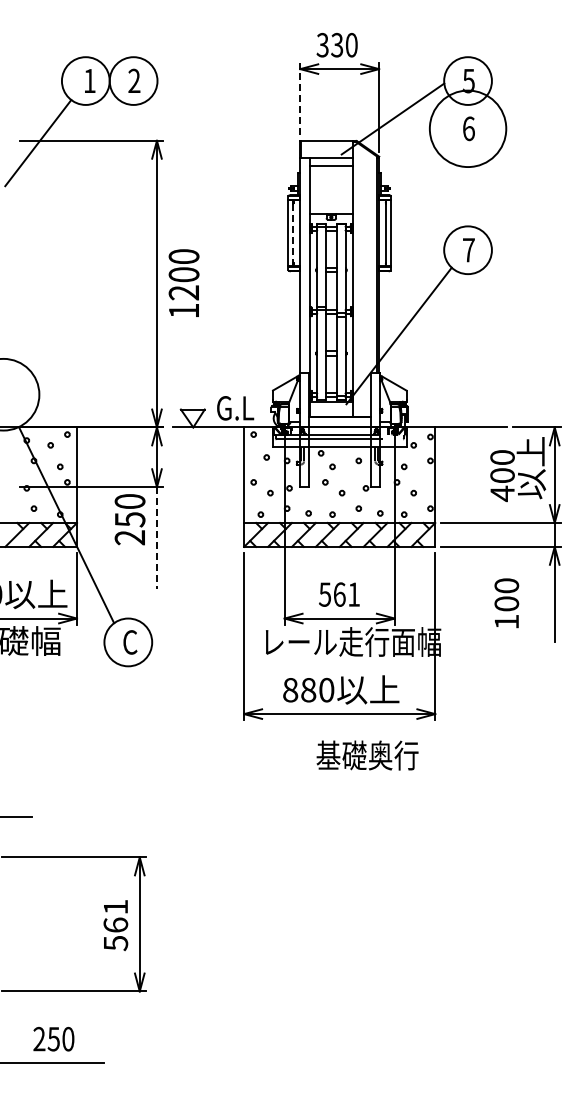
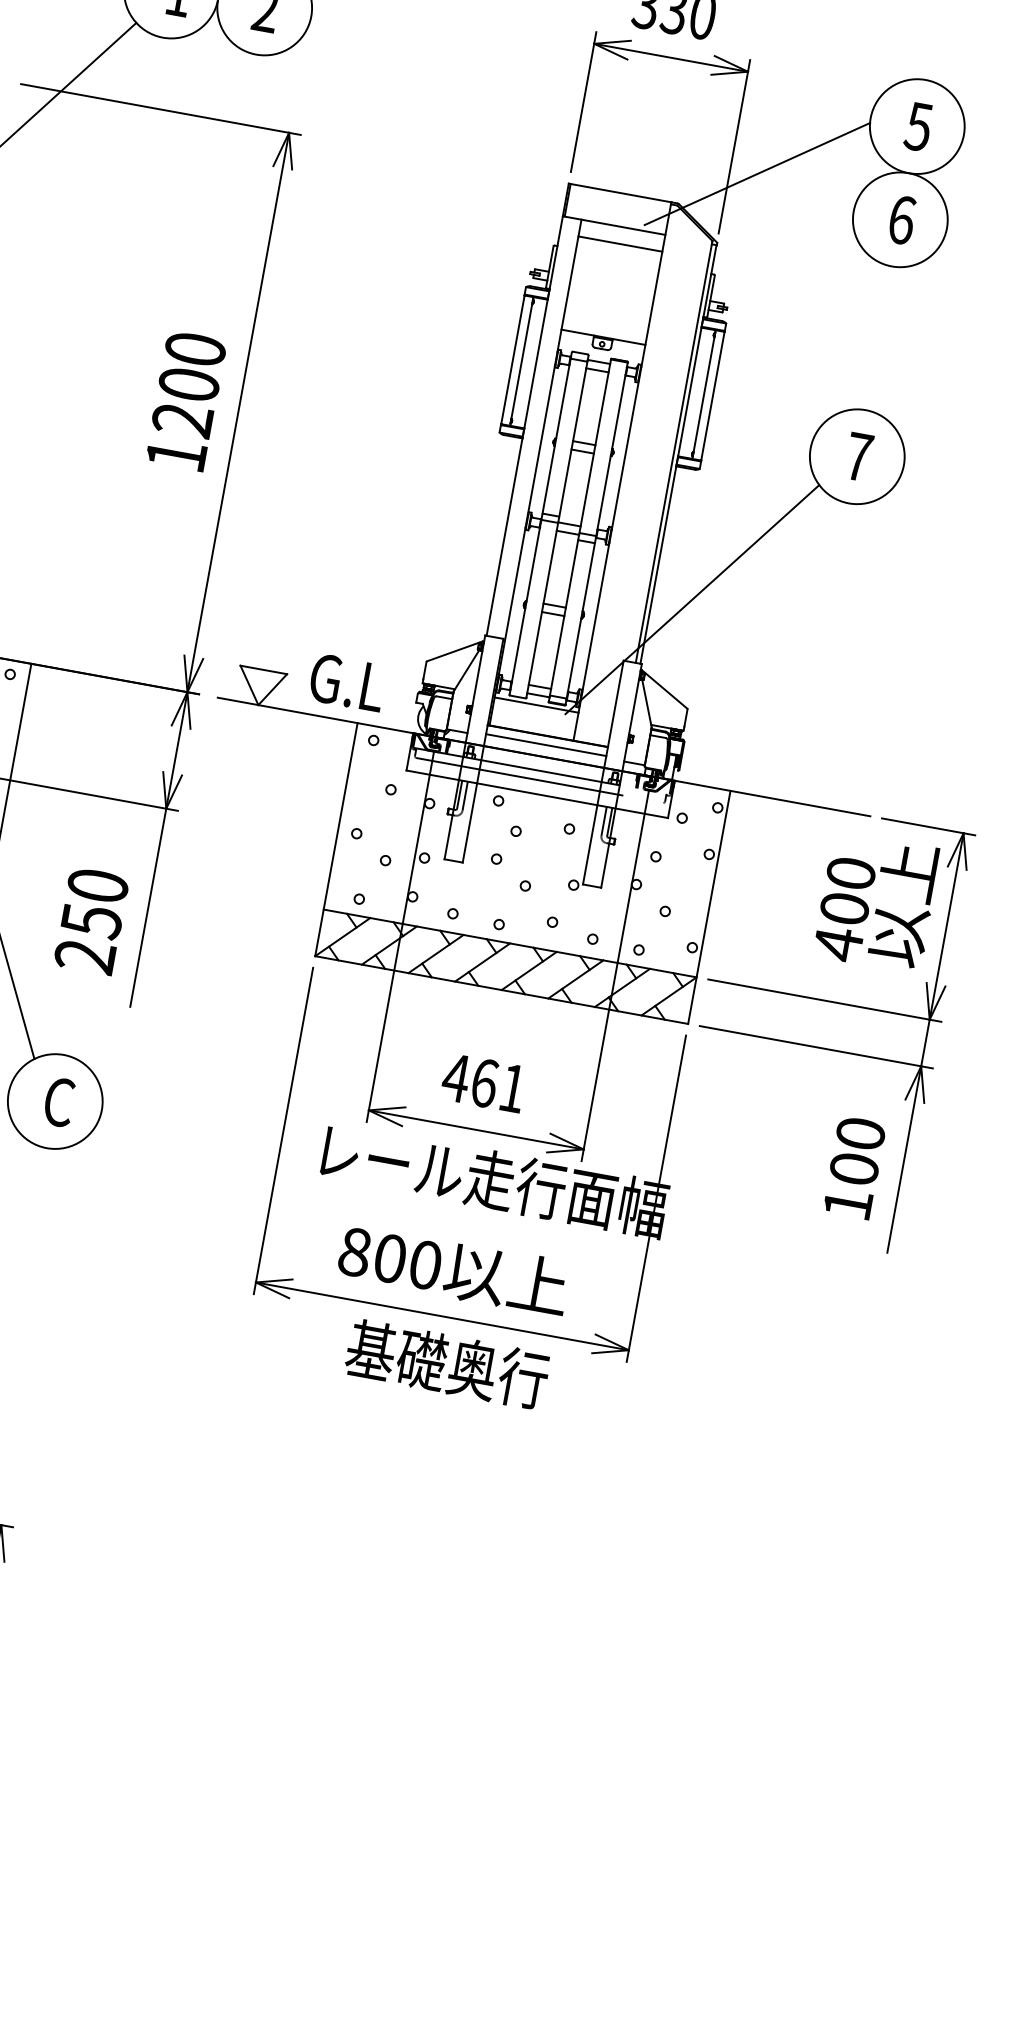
line: (300, 98) -> (584, 101), dashed -> solid
circle: (467, 128) -> (899, 218), size x0.62
line: (293, 233) -> (522, 362), dashed -> solid
text: (183, 282) -> (185, 399), moved
line: (339, 421) -> (545, 745), added
text: (129, 519) -> (90, 920), moved
line: (156, 537) -> (147, 906), dashed -> solid
text: (324, 594) -> (455, 1077), 561 -> 461
text: (506, 603) -> (853, 1168), moved
text: (308, 690) -> (389, 1259), 880 -> 800
text: (367, 755) -> (447, 1364), moved

